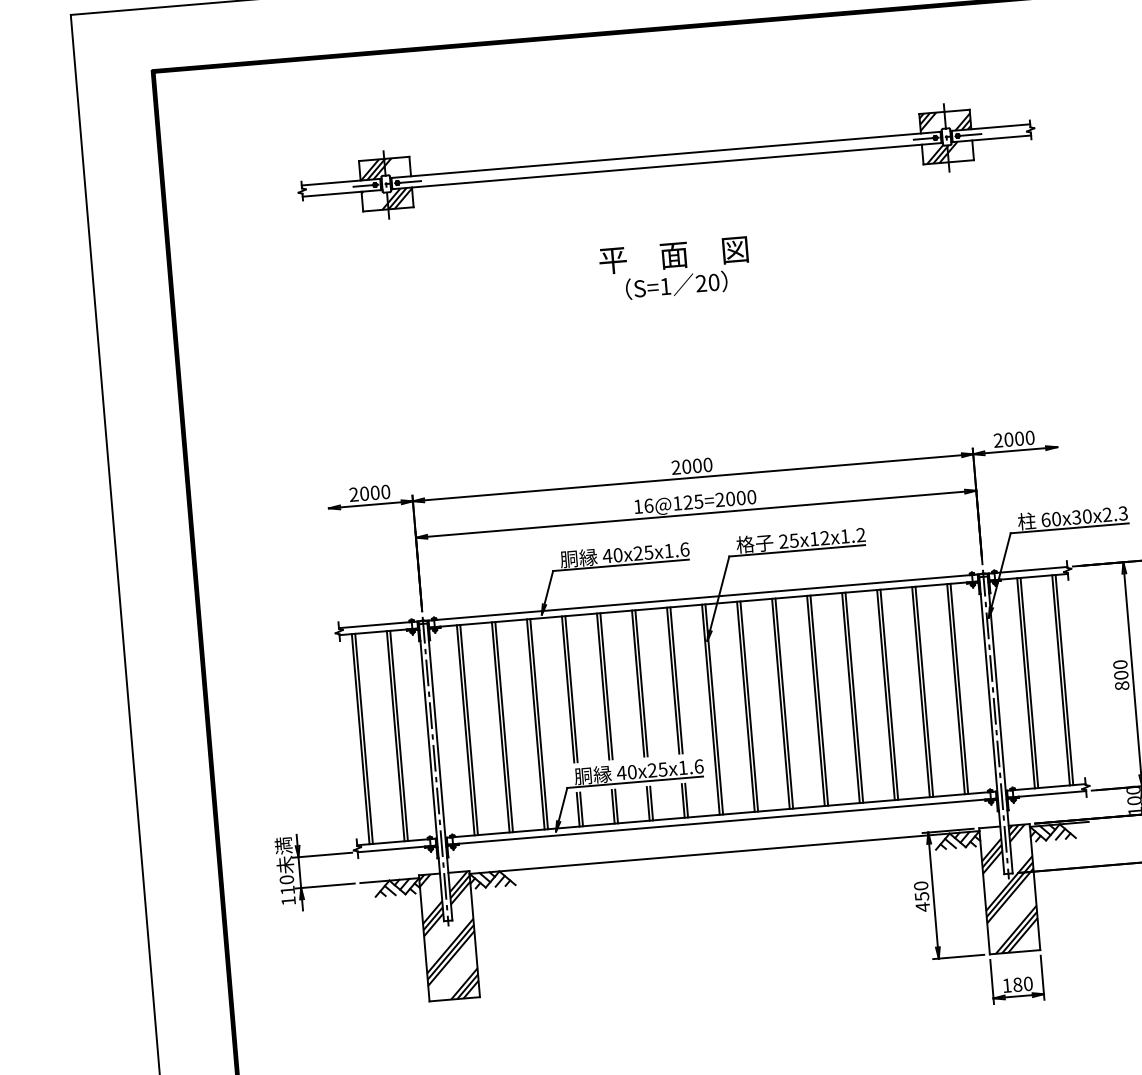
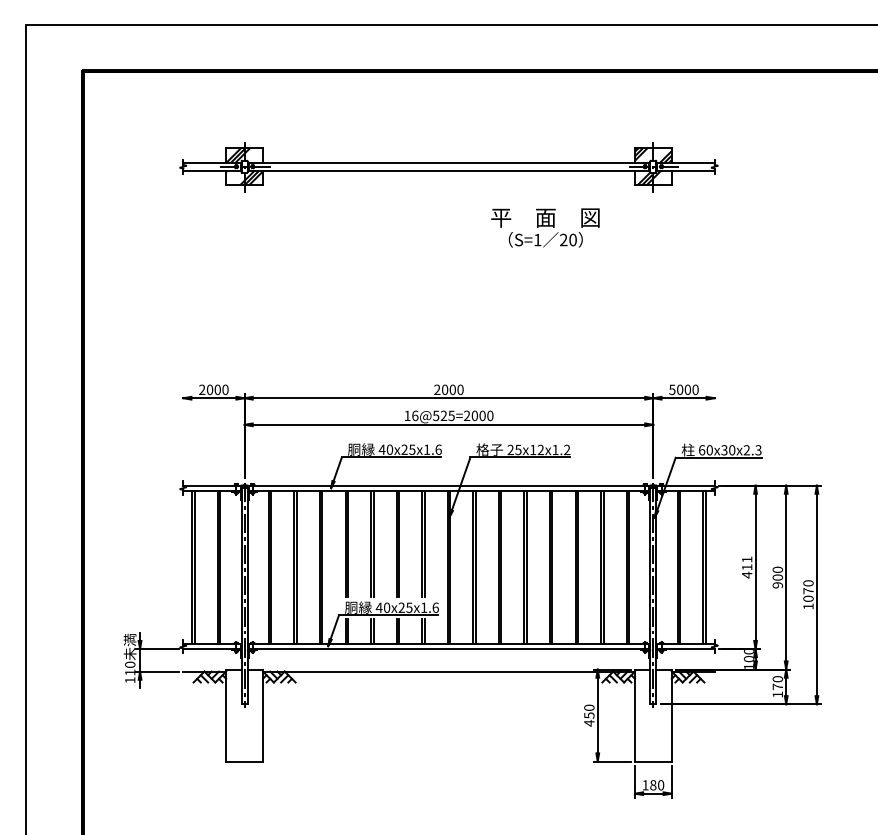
text: (674, 268) -> (545, 227), moved
text: (998, 440) -> (672, 389), 2000 -> 5000
text: (677, 502) -> (436, 415), 16@125=2000 -> 16@525=2000
text: (1121, 675) -> (747, 567), 800 -> 411
hatch: (1008, 889) -> (652, 715), removed
hatch: (449, 936) -> (244, 715), removed

